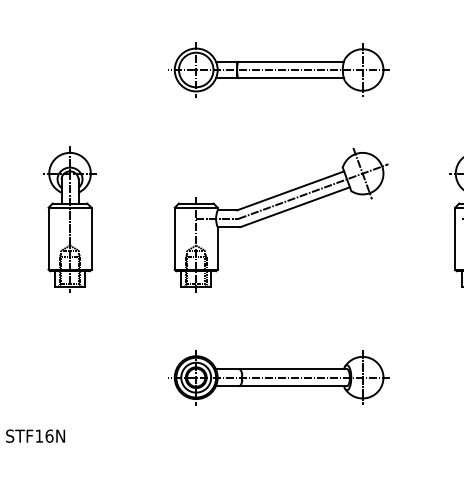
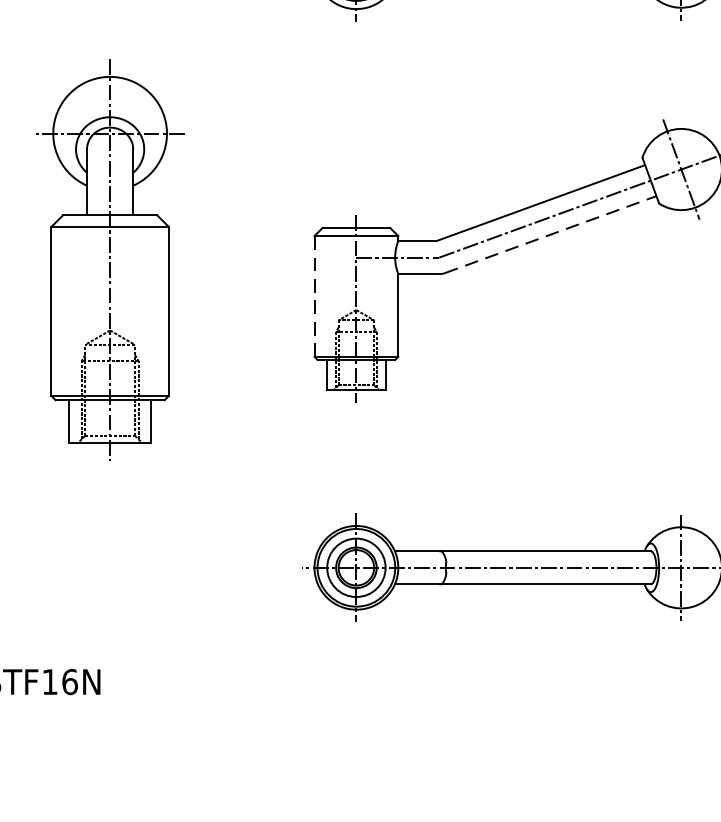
line: (295, 207) -> (550, 235), solid -> dashed
part: (69, 219) -> (108, 259), size x1.4
line: (174, 238) -> (313, 296), solid -> dashed

